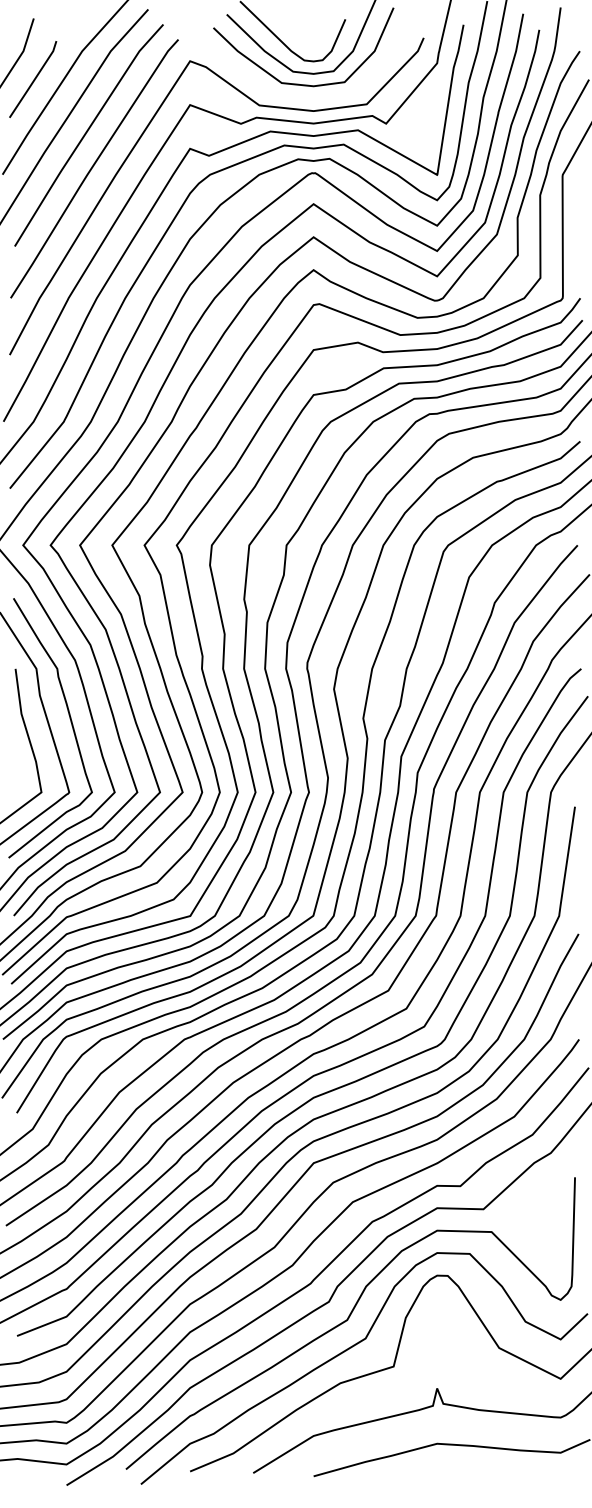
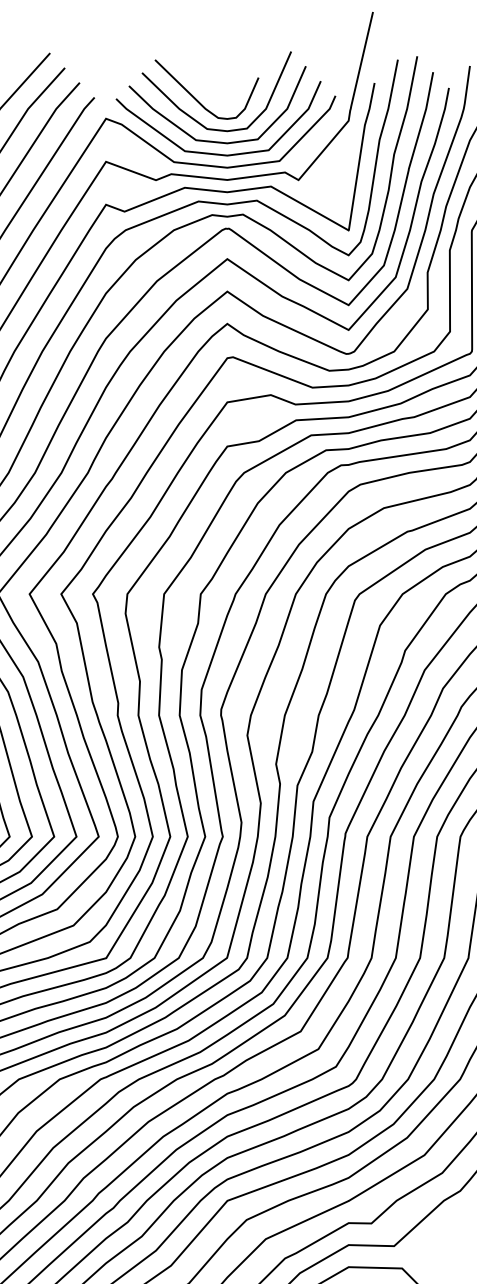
curve: (304, 96) -> (218, 153), added

